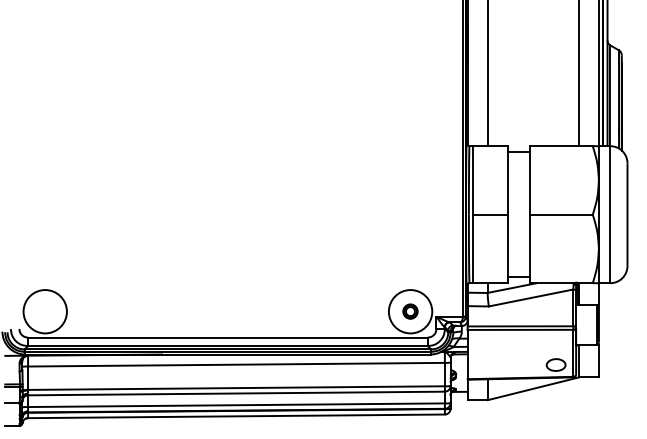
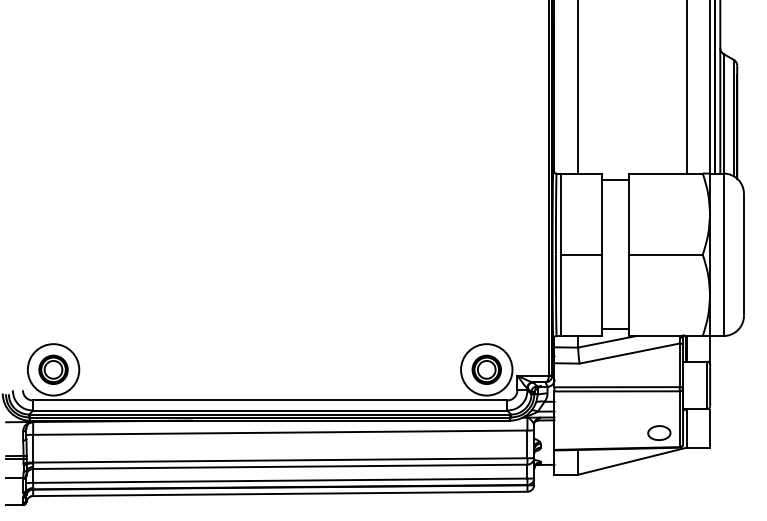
part: (45, 311) -> (53, 369), added
part: (410, 311) -> (486, 369), size x1.67

